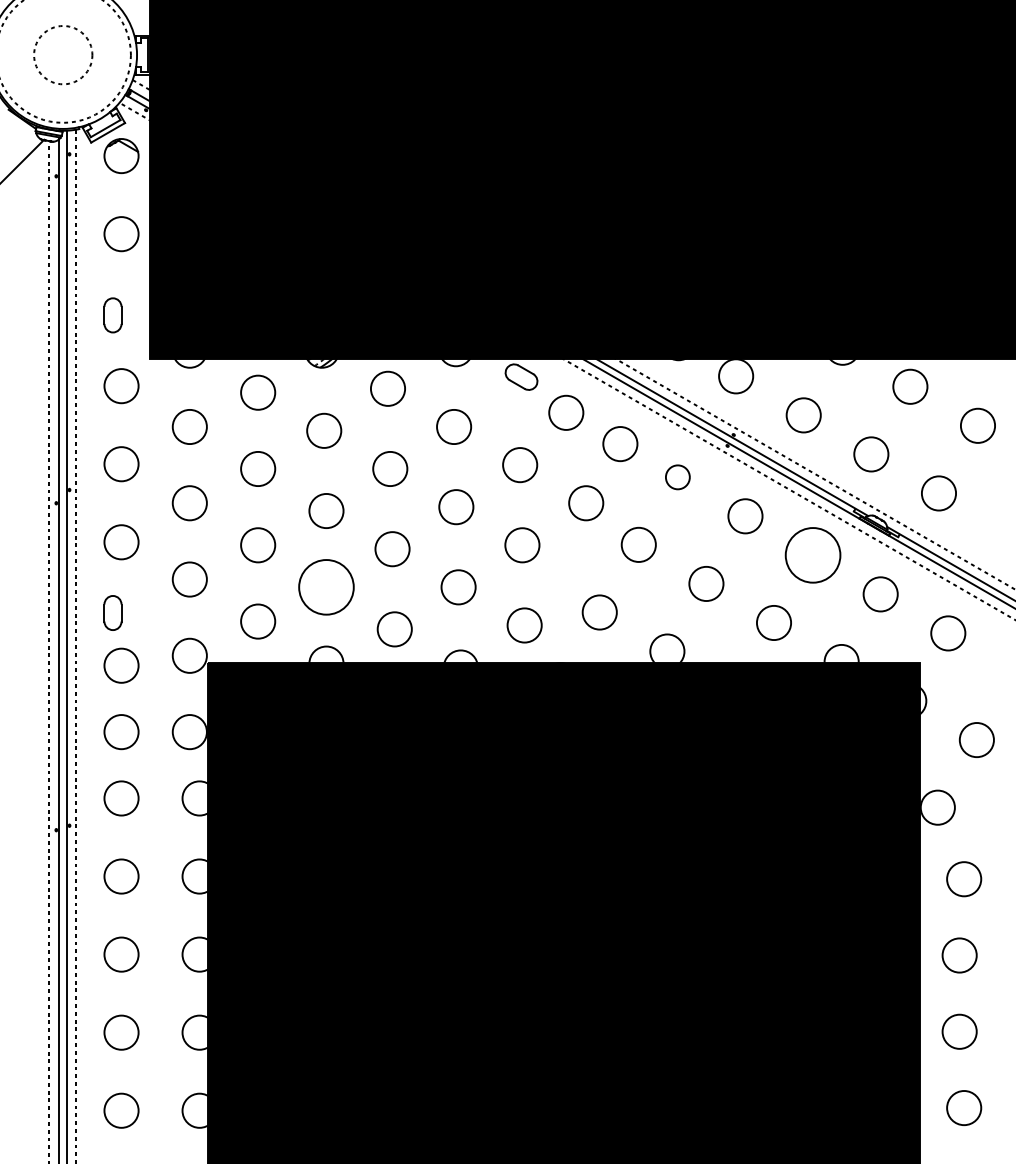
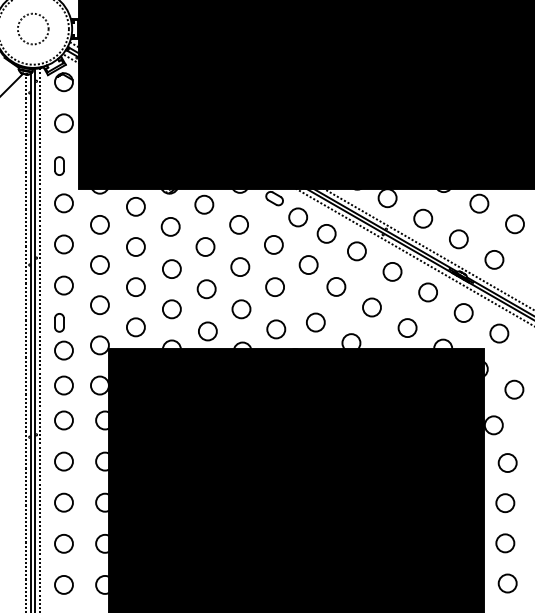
circle: (677, 477) -> (356, 251), size x1.43
circle: (813, 555) -> (428, 292), size x0.62
circle: (325, 587) -> (171, 309), size x0.62

